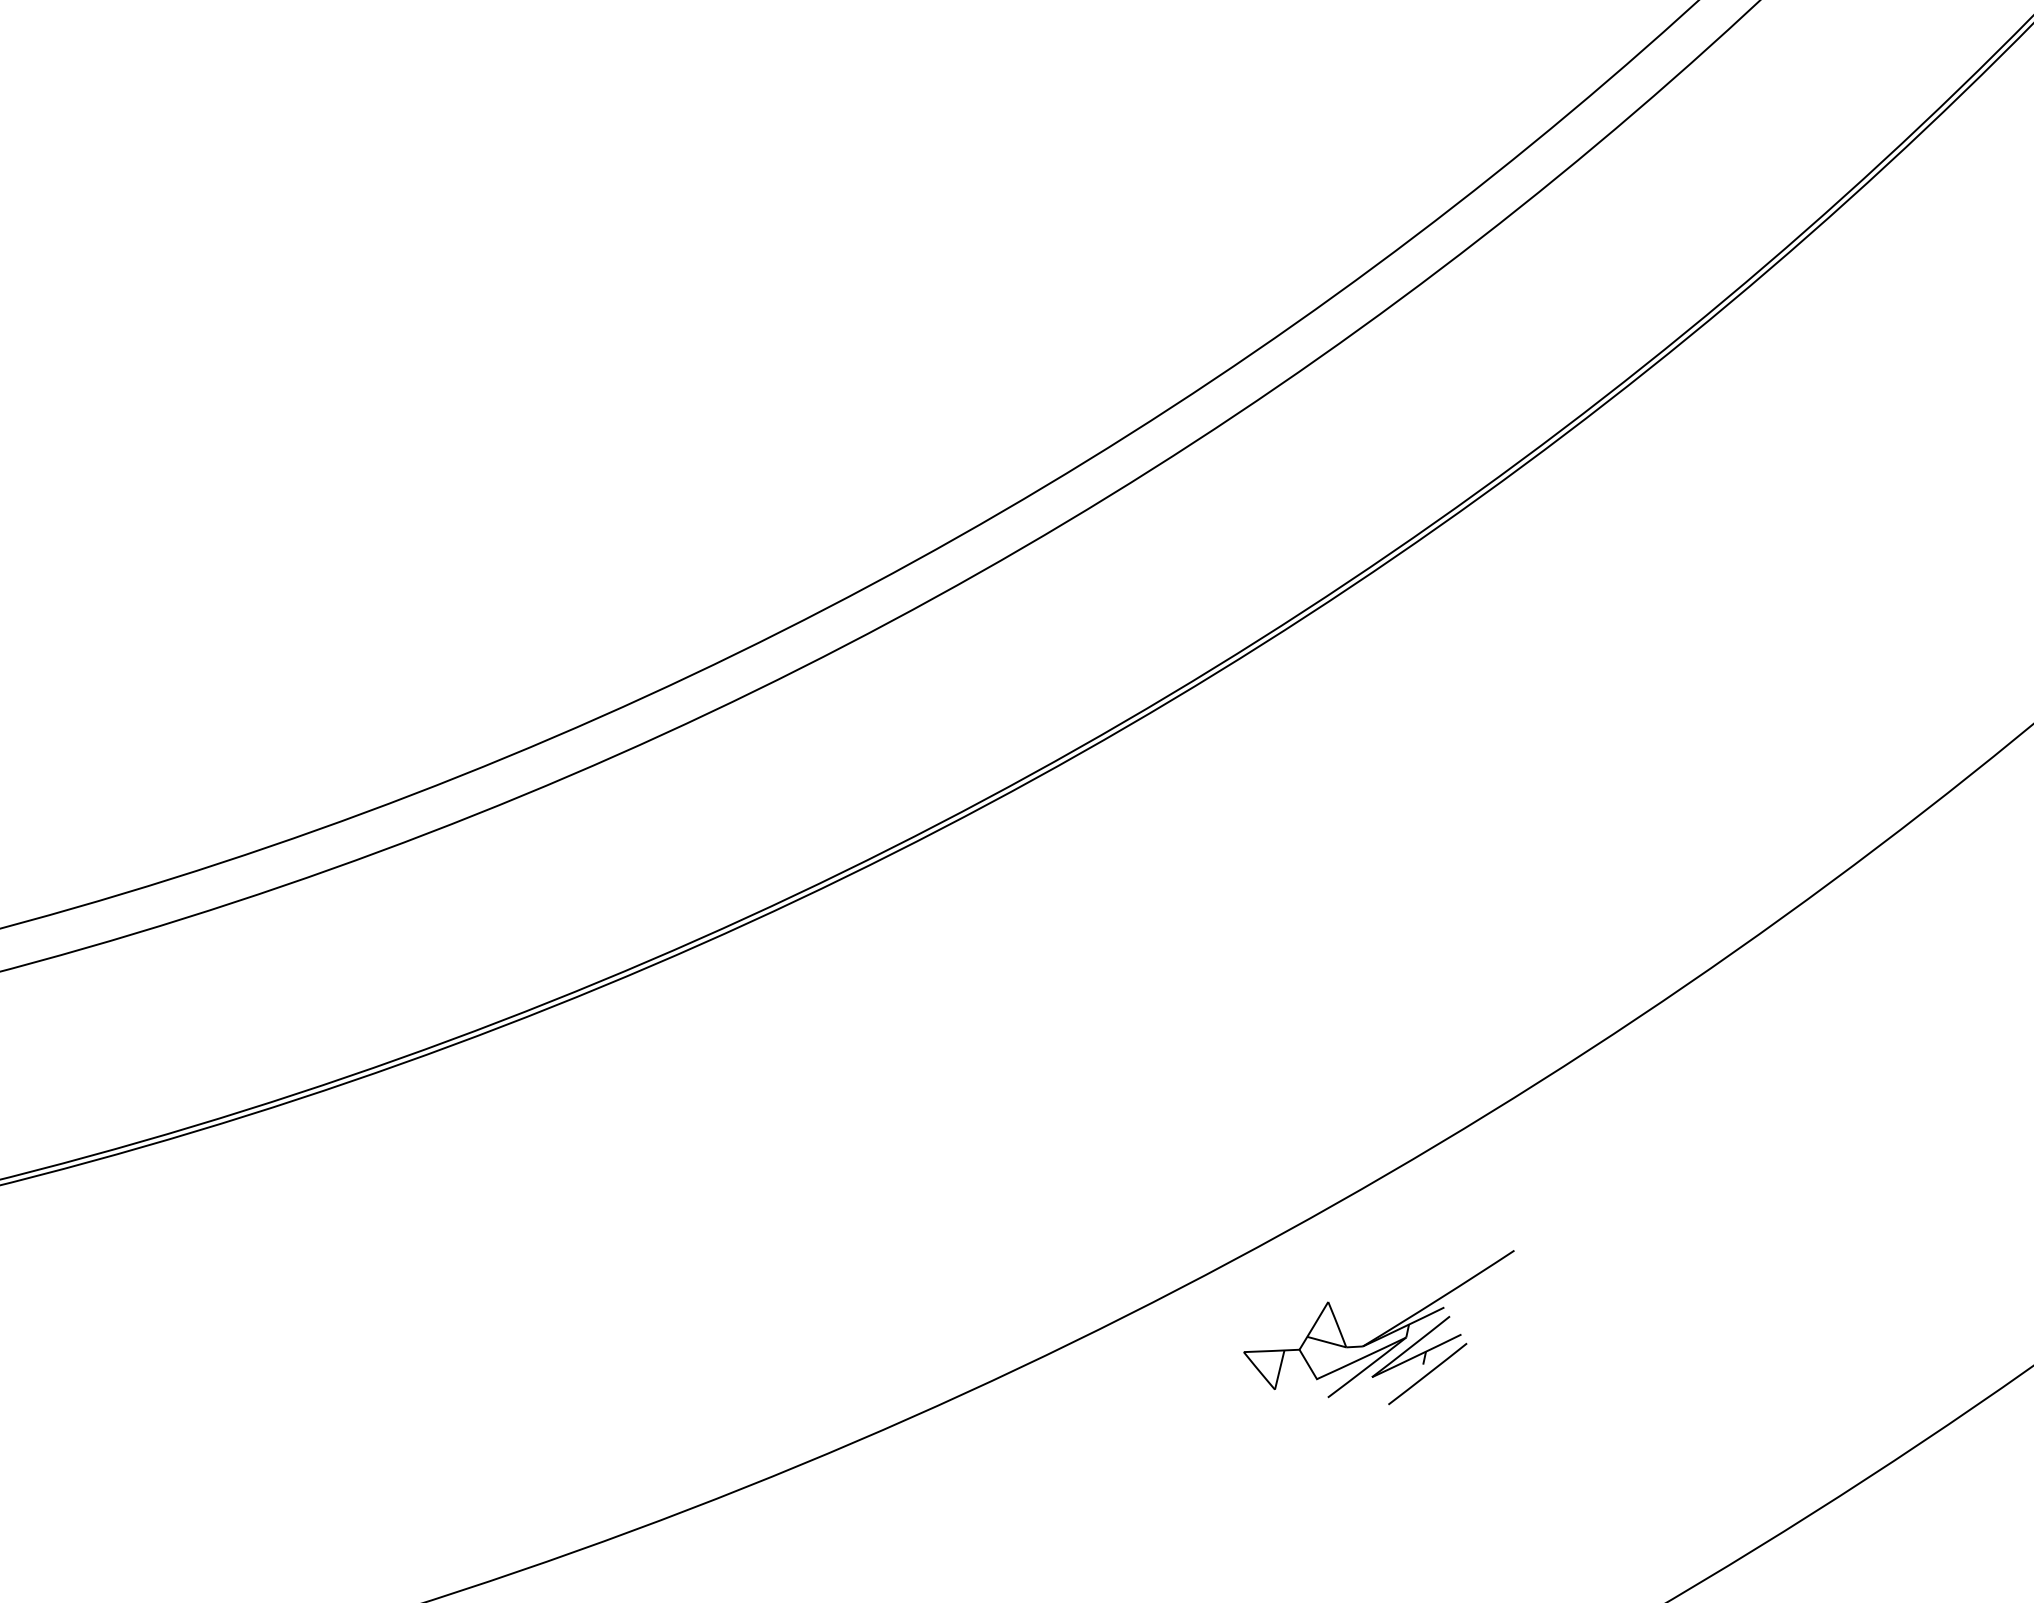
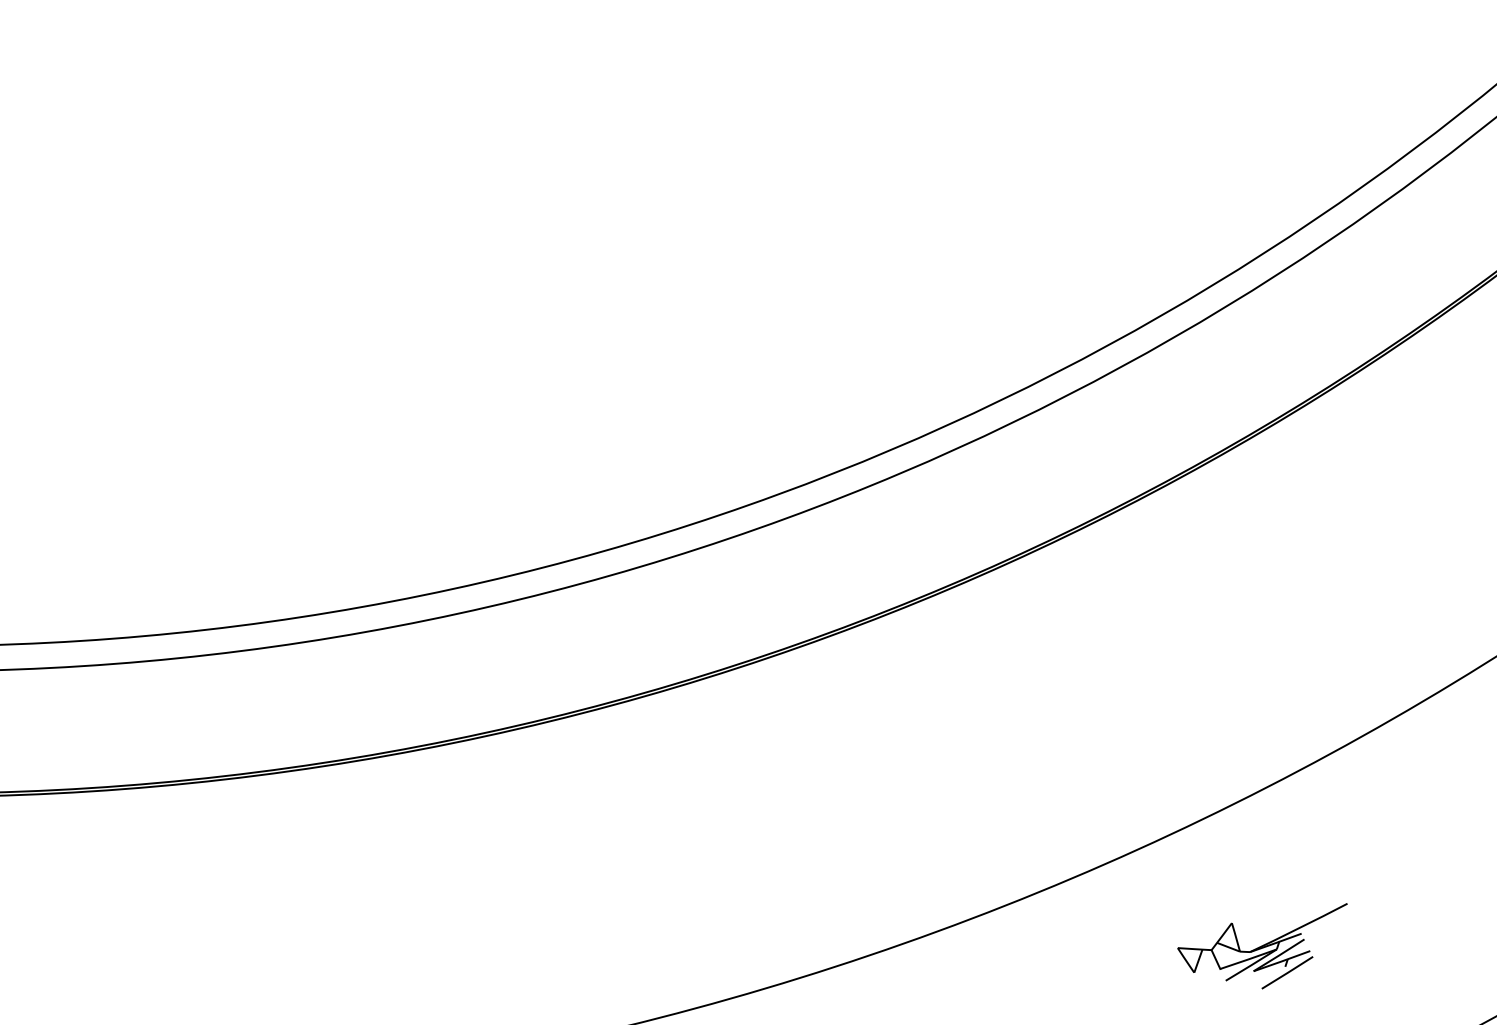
part: (1382, 1335) -> (1262, 946), moved

